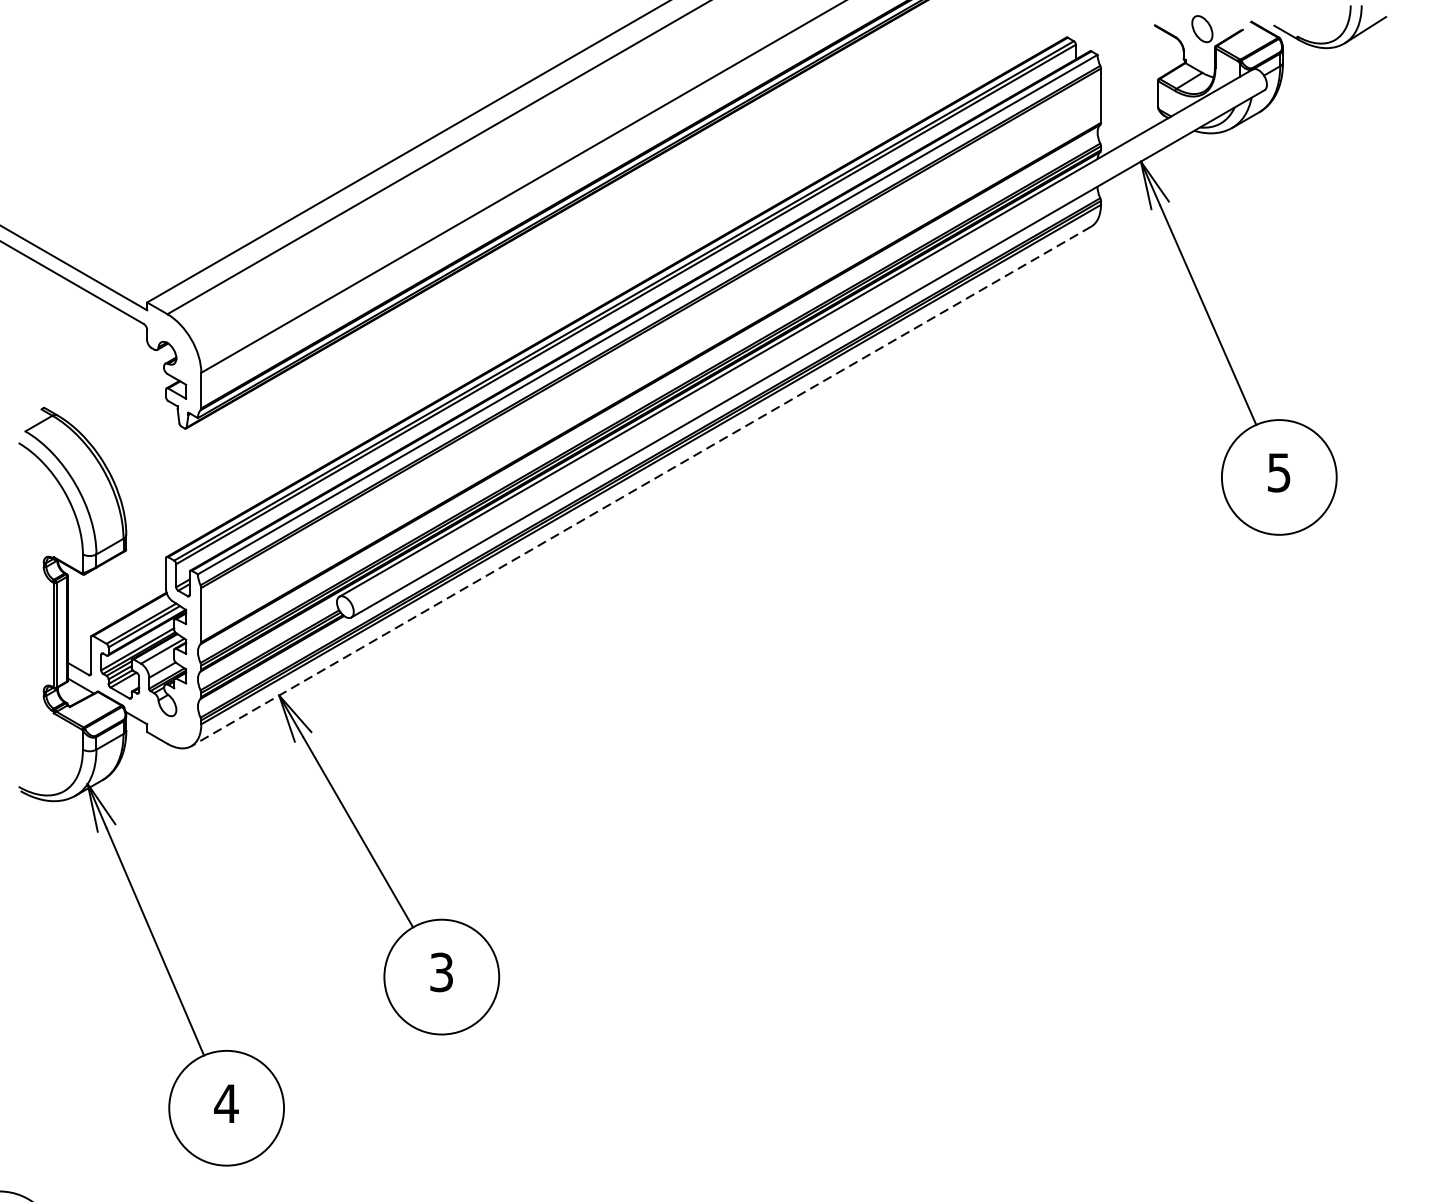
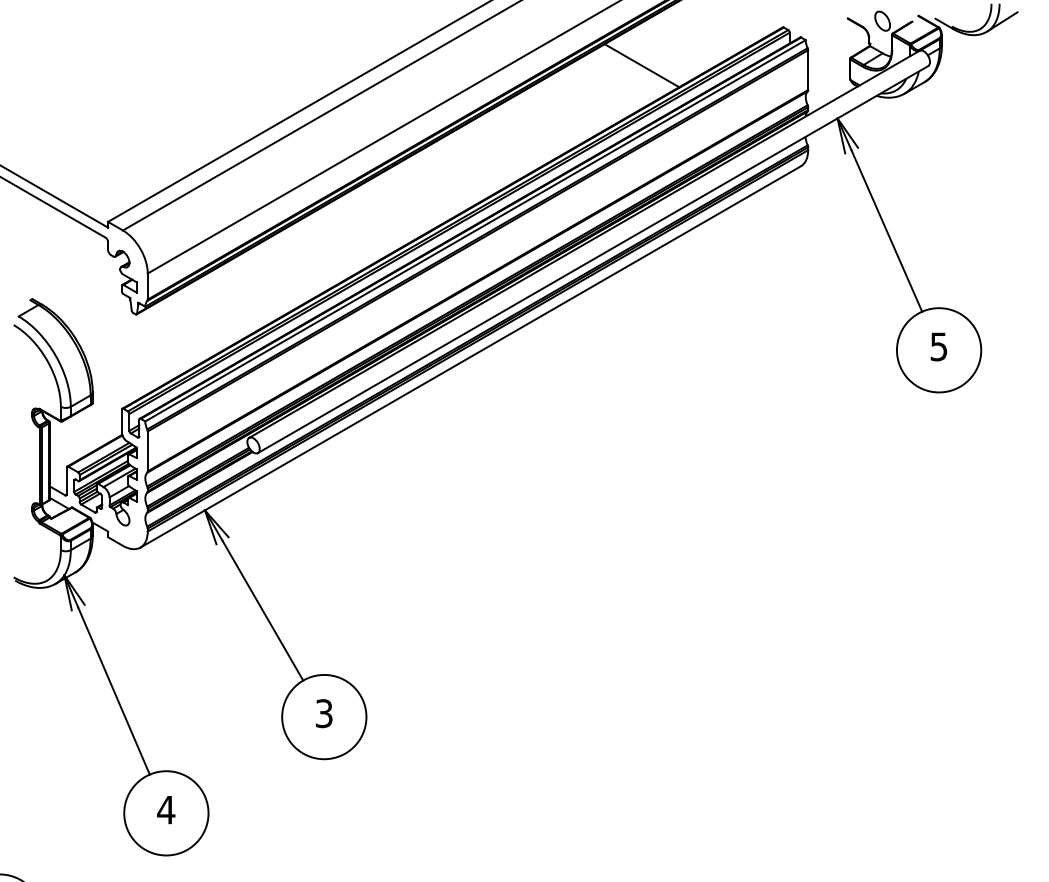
line: (873, 89) -> (641, 65), added
line: (640, 487) -> (470, 357), dashed -> solid

